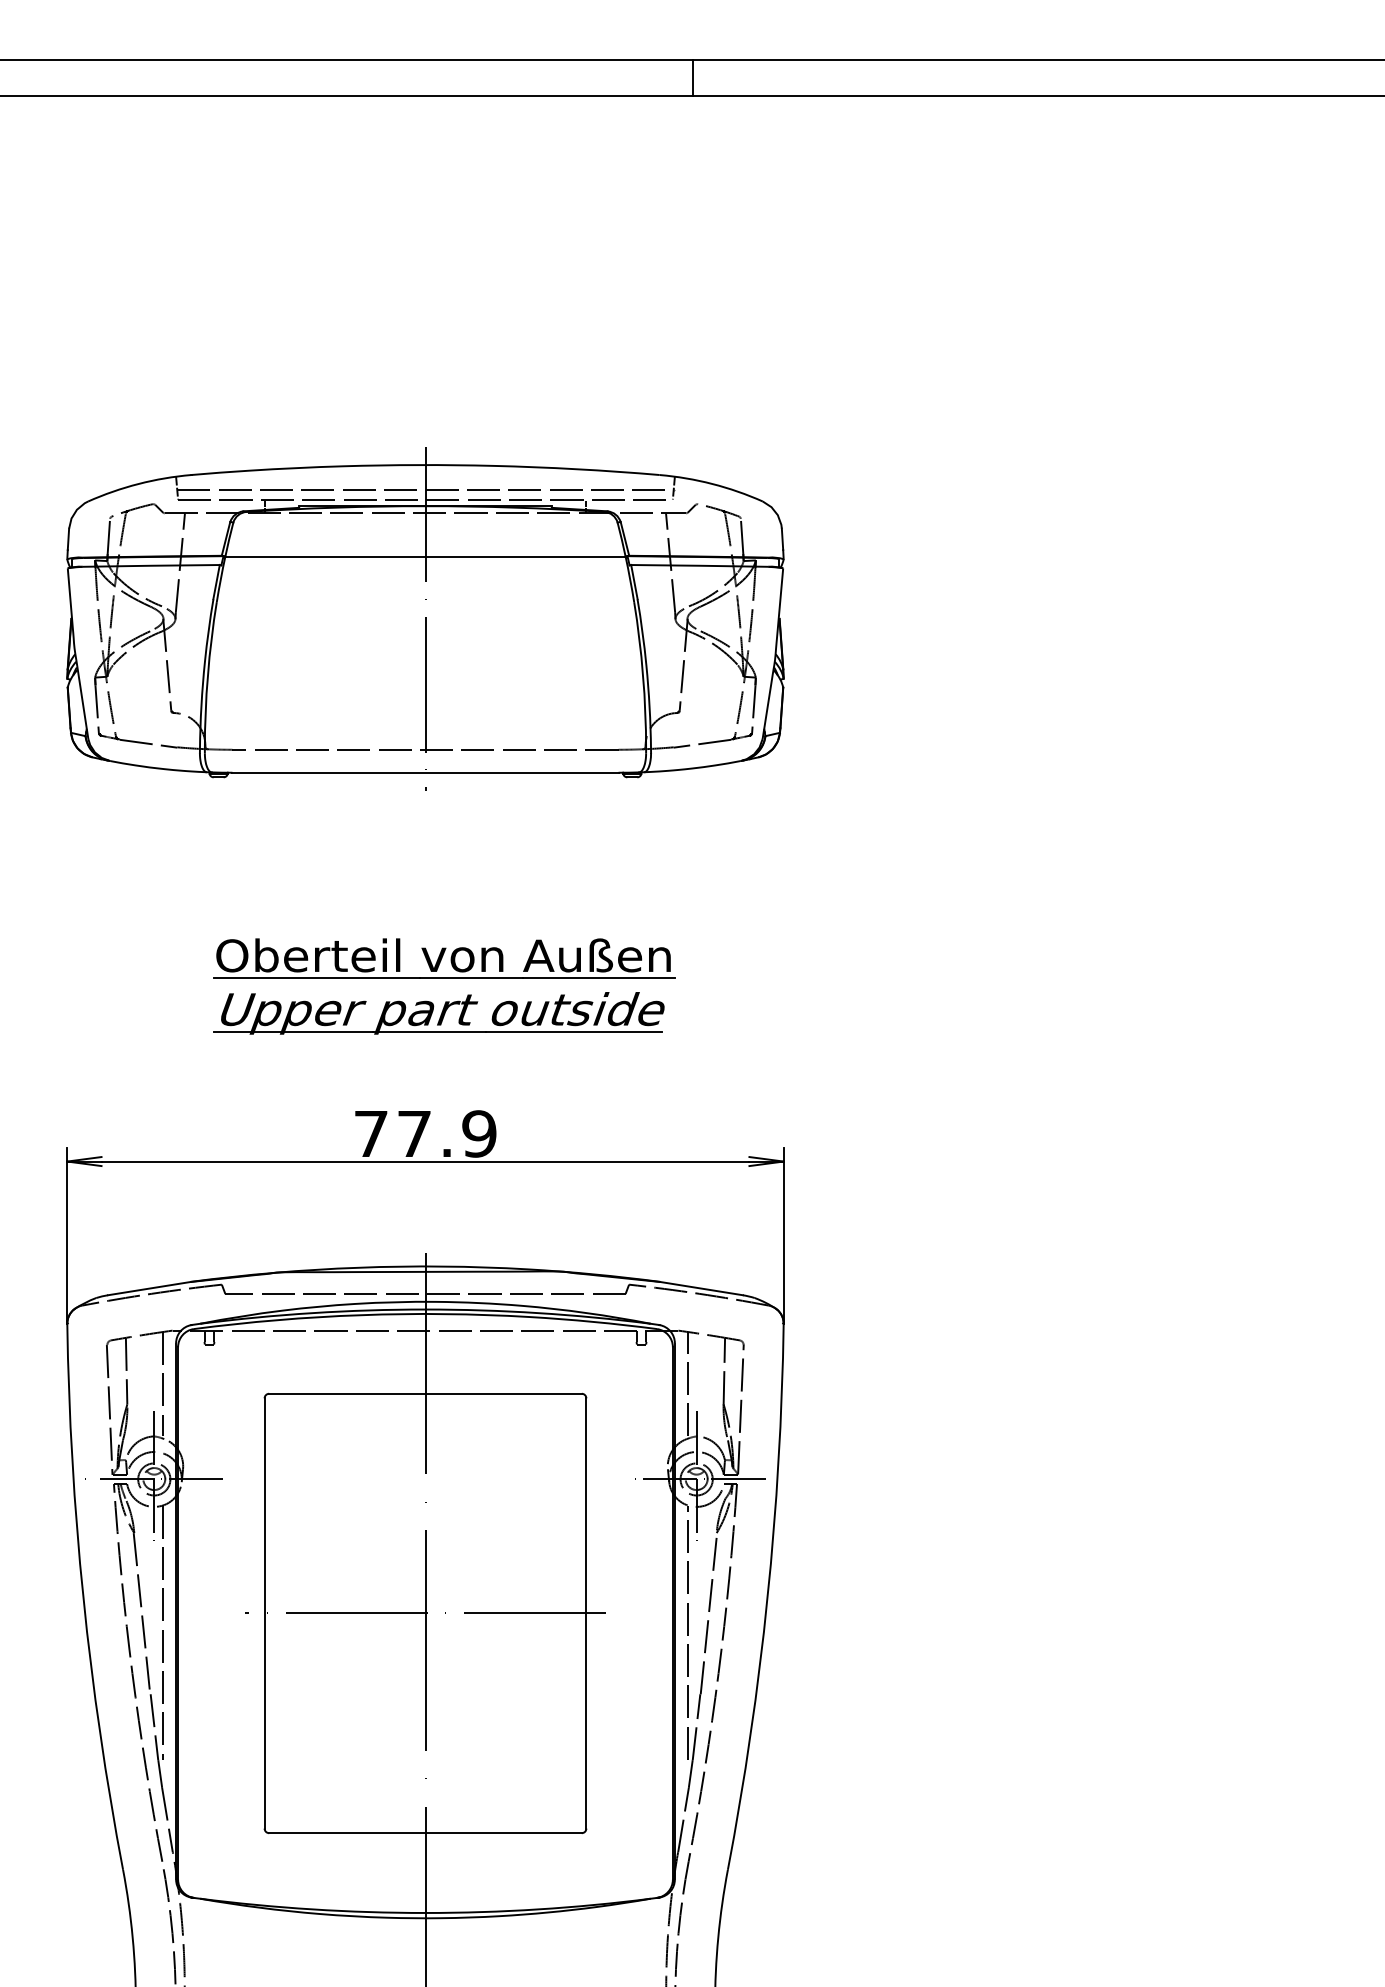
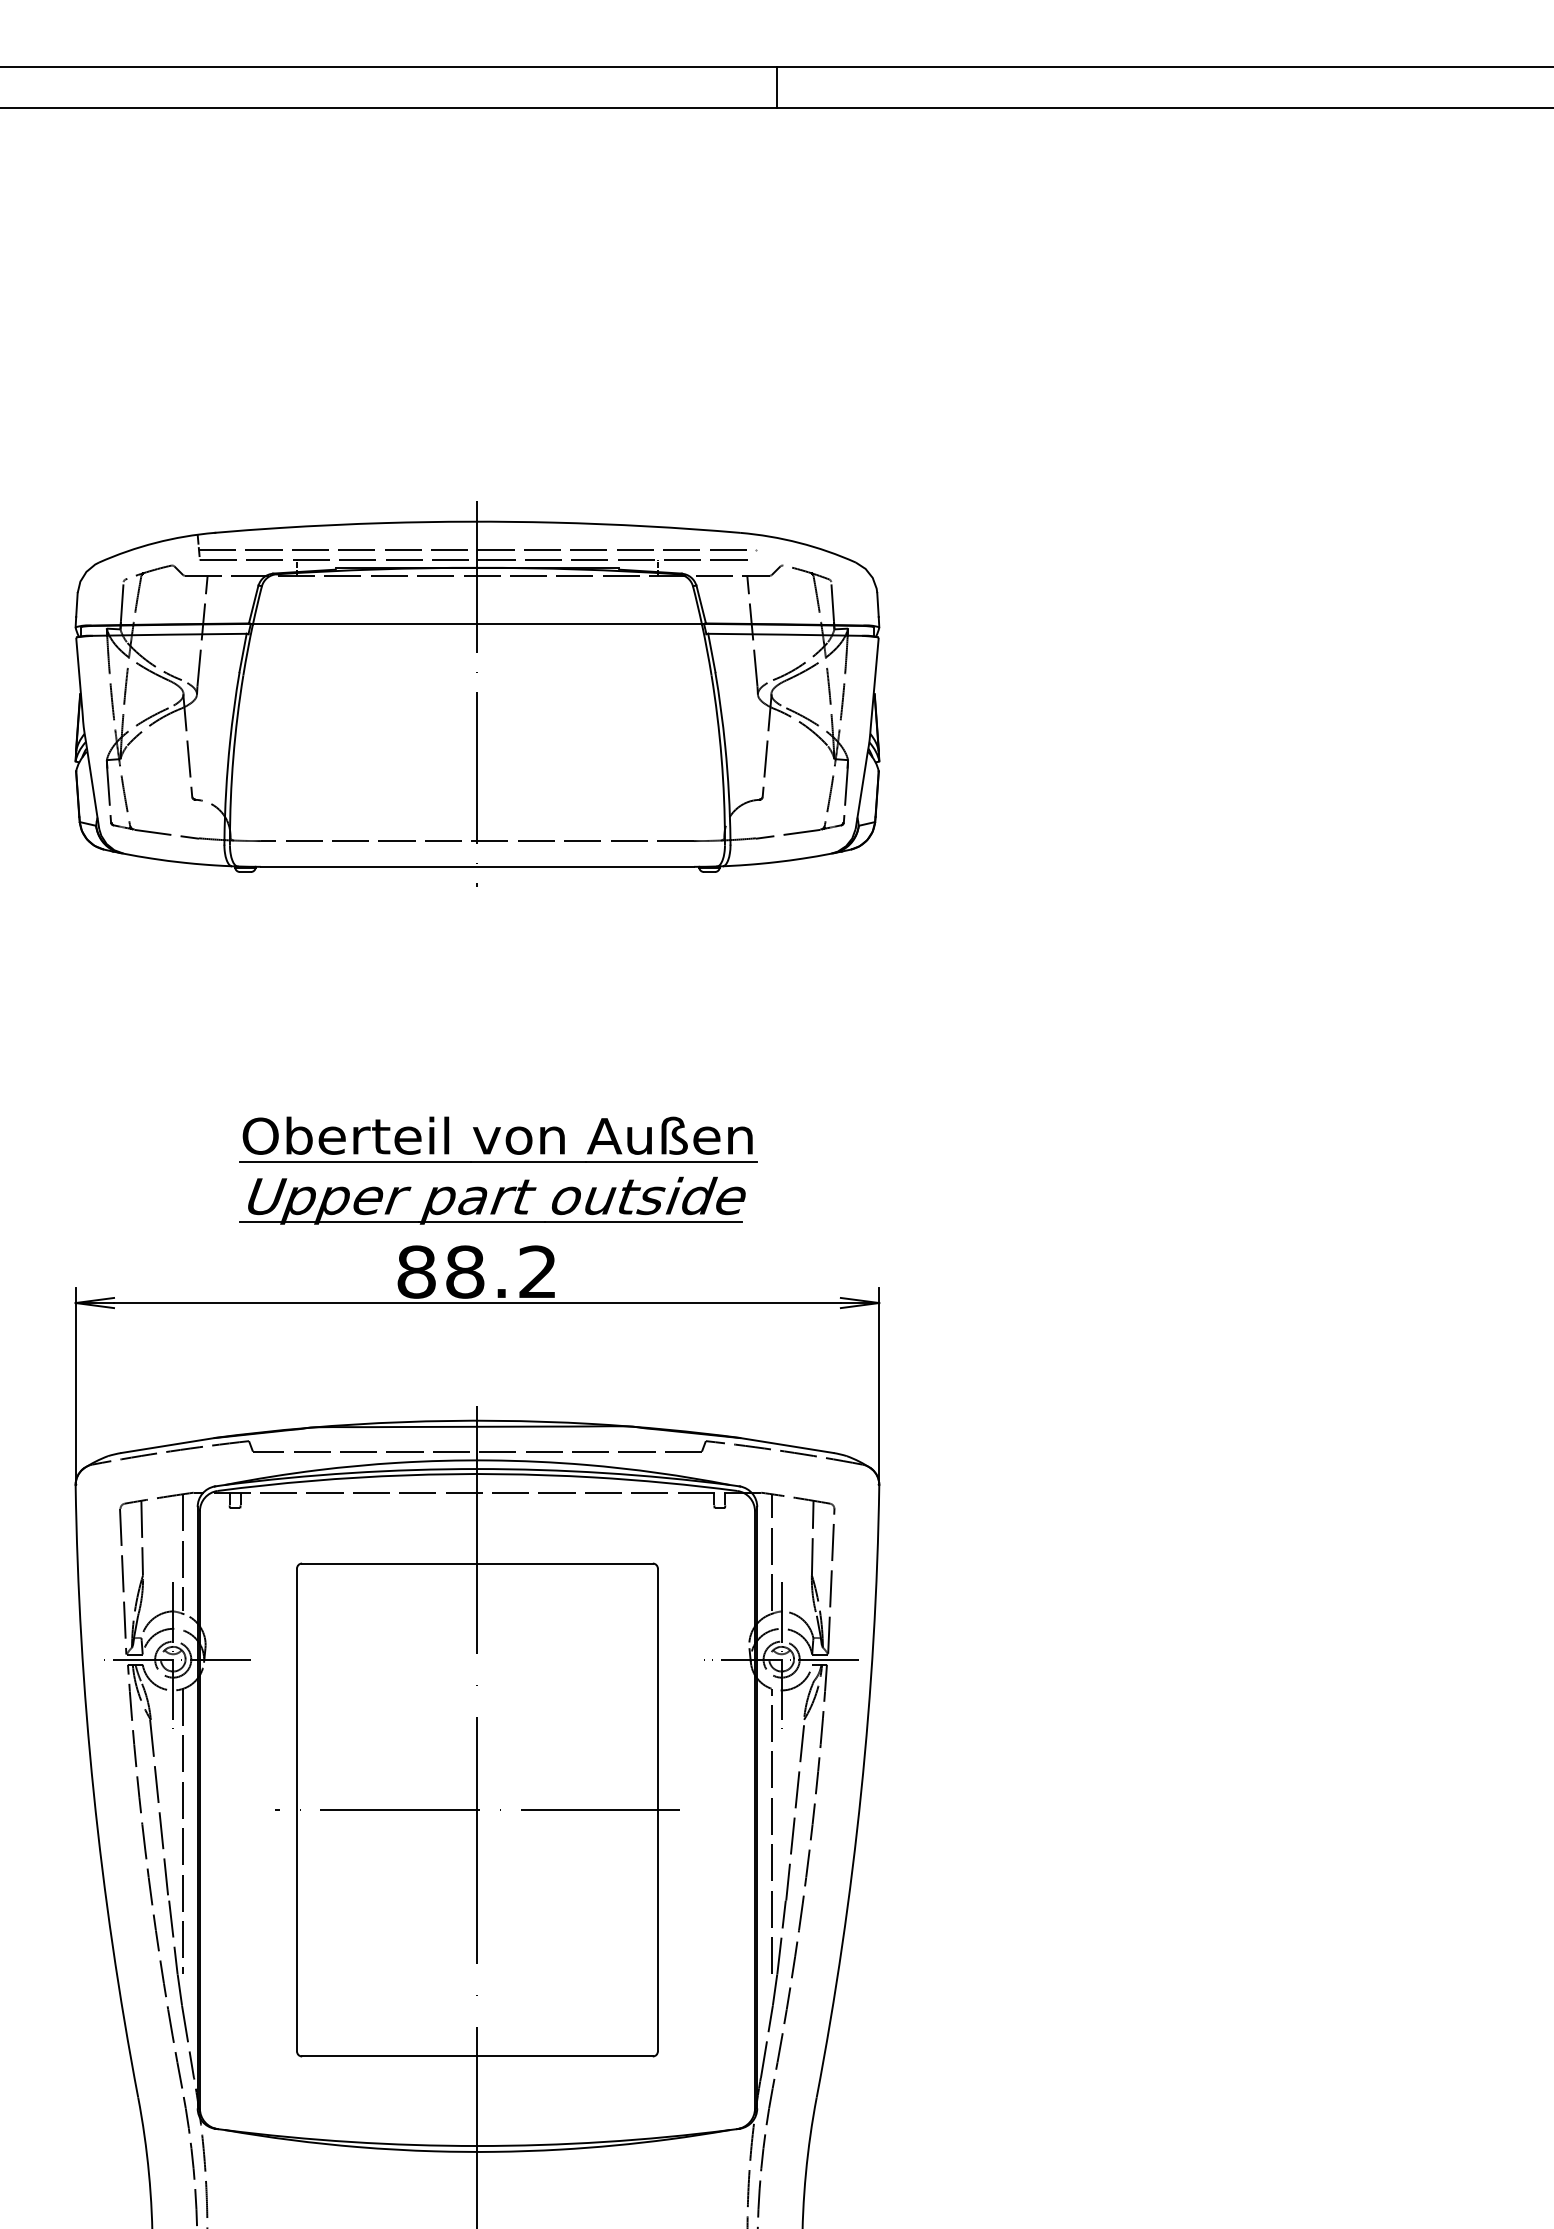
line: (674, 488) -> (756, 547), removed
part: (444, 979) -> (498, 1162), moved
text: (424, 1133) -> (476, 1271), 77.9 -> 88.2

